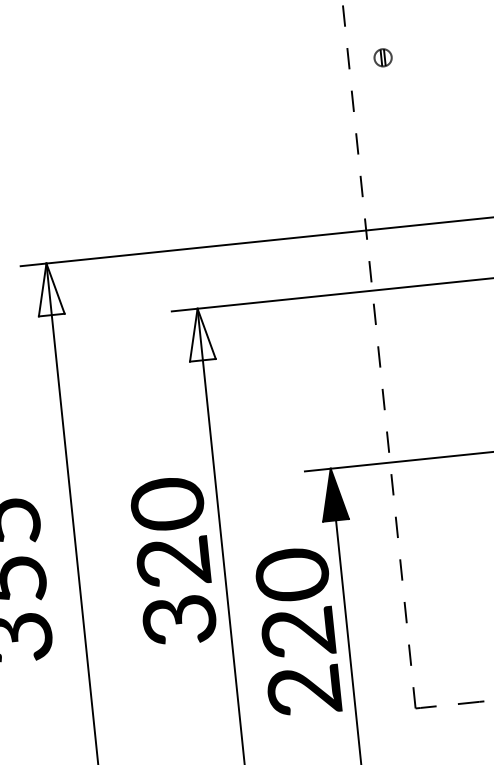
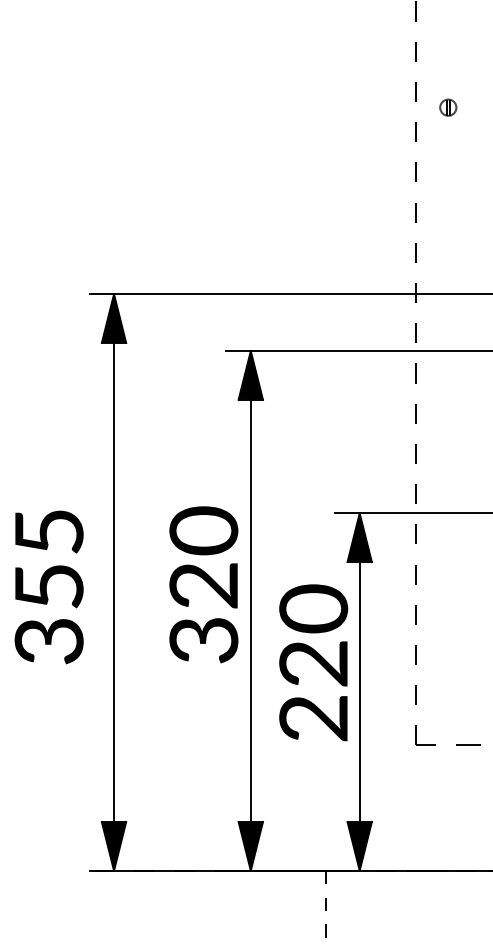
part: (383, 57) -> (448, 107), moved
fill: (48, 289) -> (113, 318), added
fill: (199, 334) -> (250, 375), added

